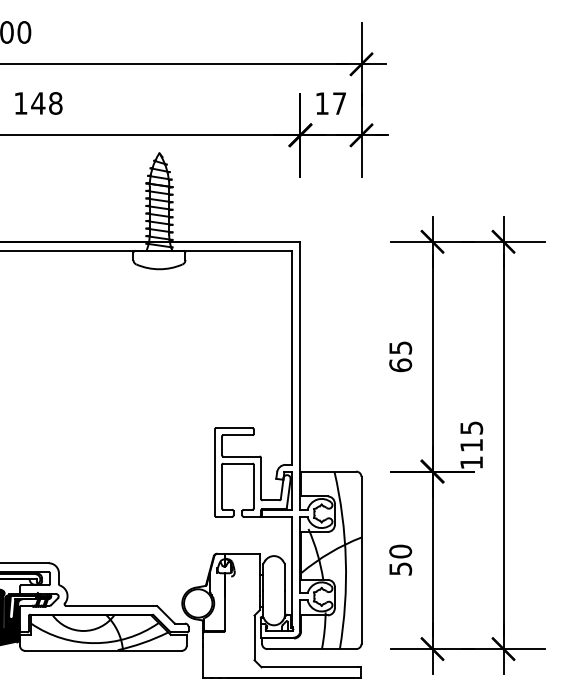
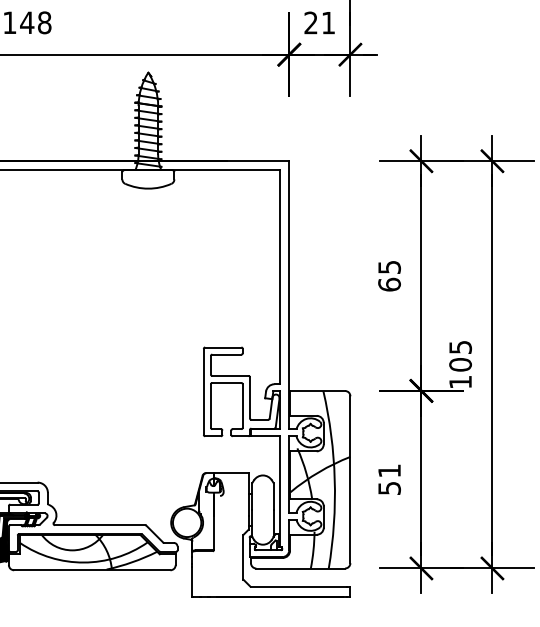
text: (330, 103) -> (319, 22), 17 -> 21
text: (471, 445) -> (460, 364), 115 -> 105
text: (400, 551) -> (389, 470), 50 -> 51

